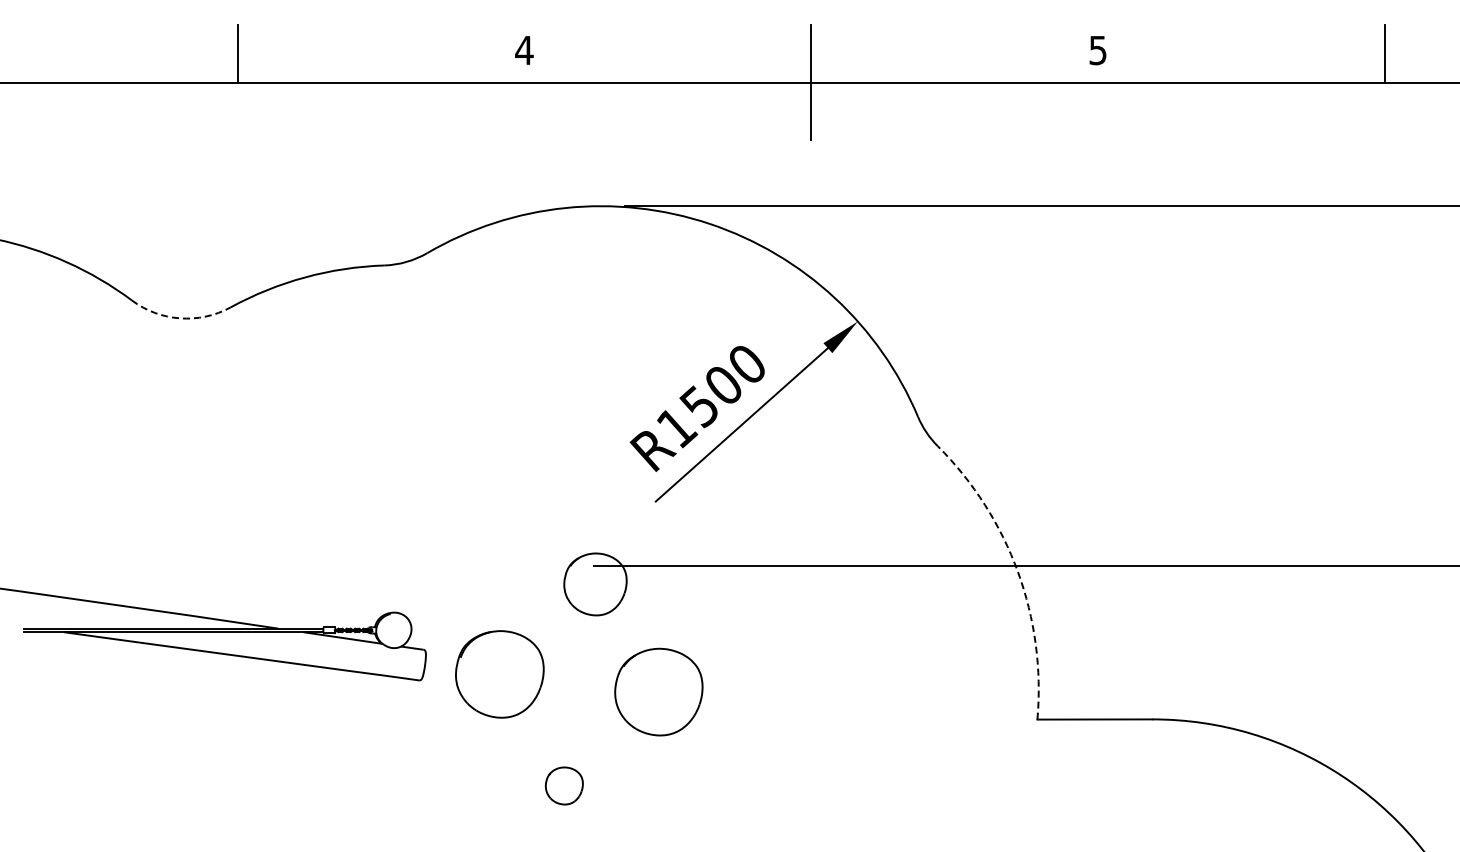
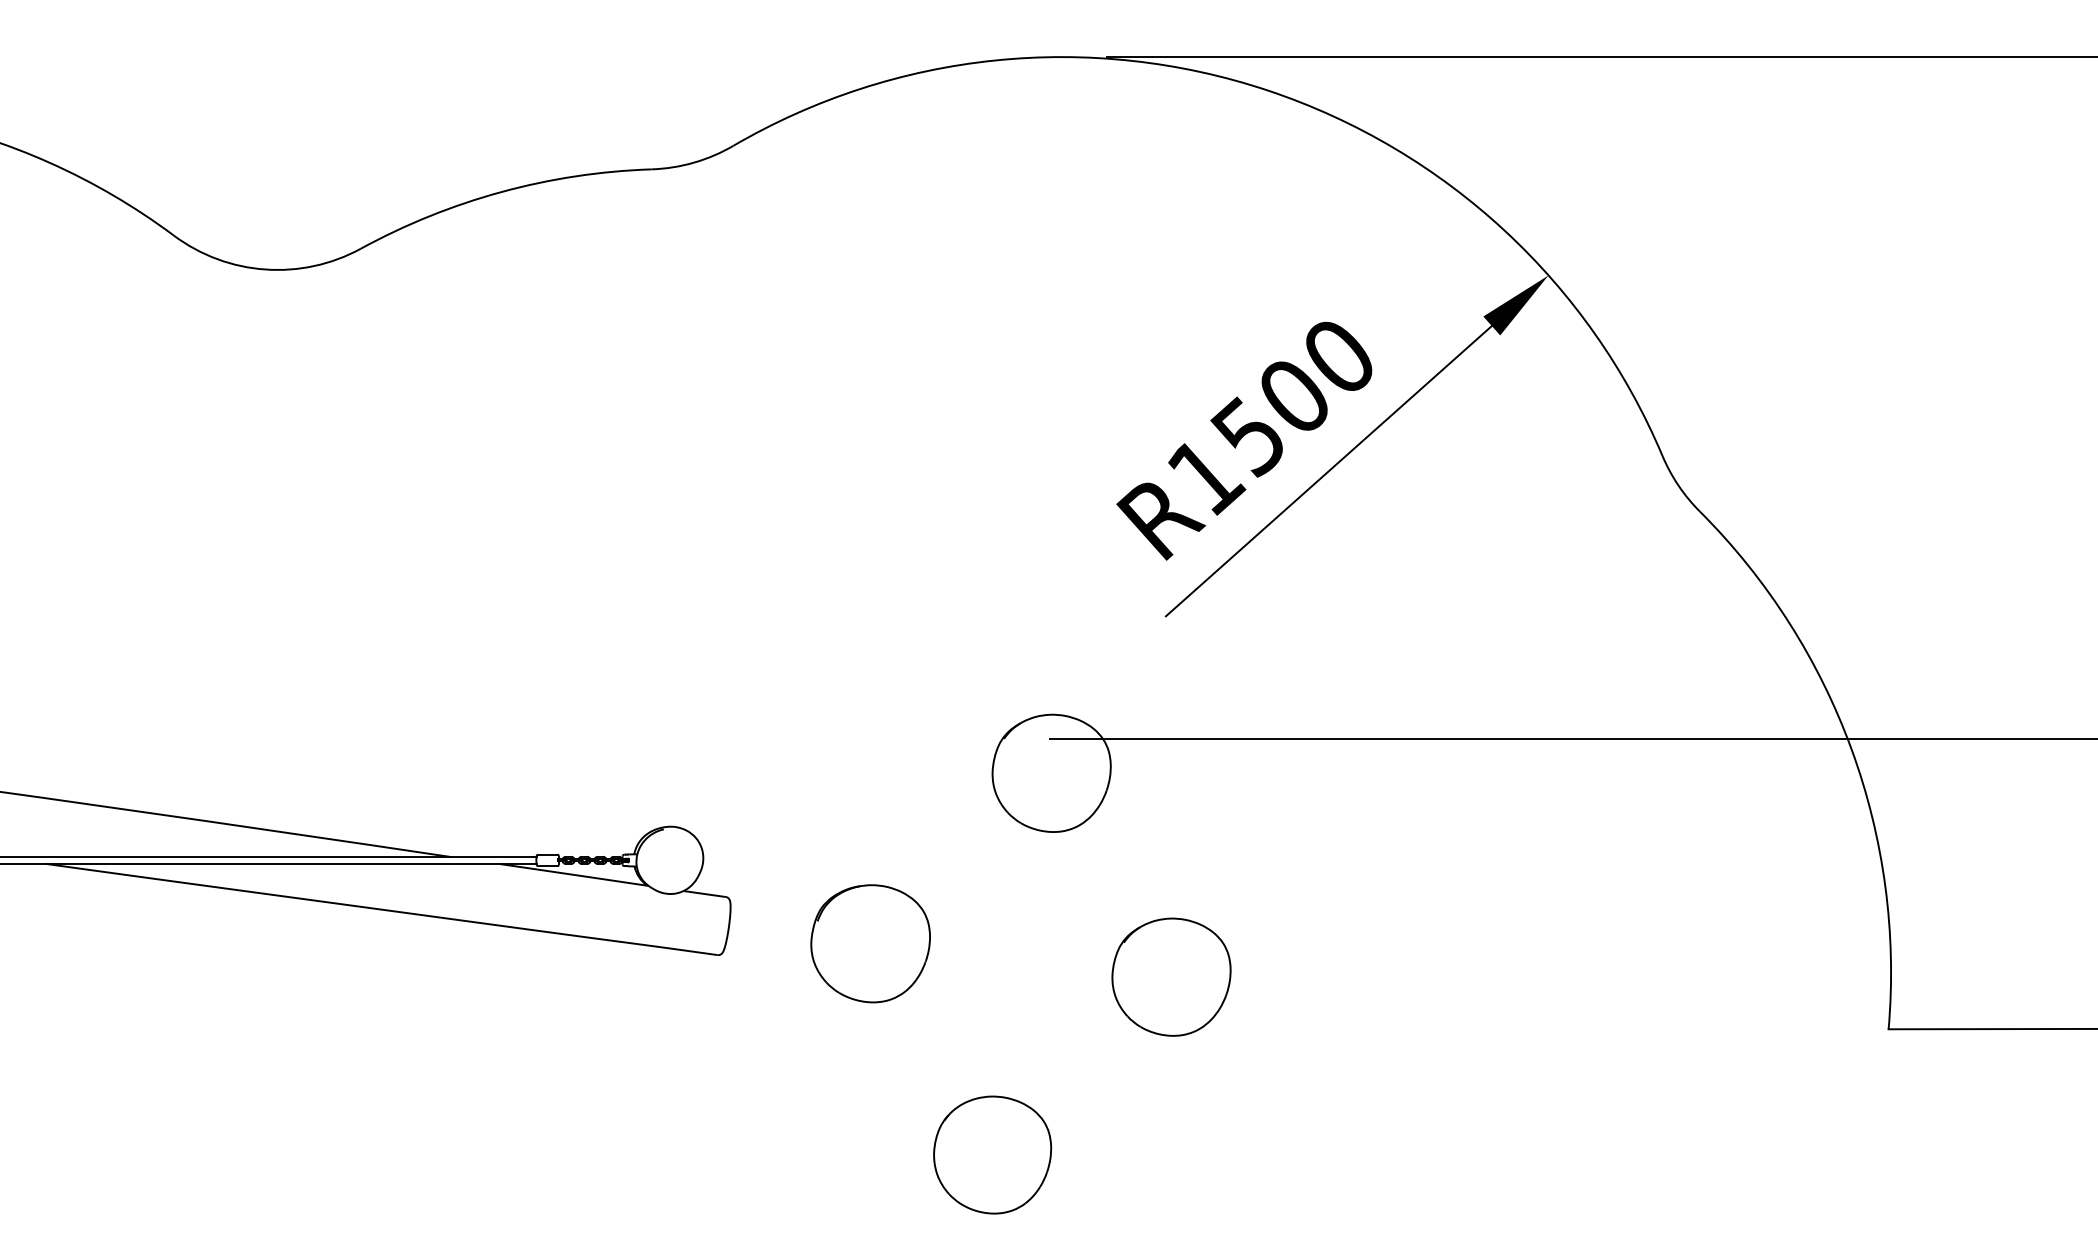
arc: (180, 318) -> (265, 269), dashed -> solid
arc: (1017, 571) -> (1850, 748), dashed -> solid
part: (499, 674) -> (869, 943), size x0.71
part: (658, 691) -> (1171, 976), size x0.71
part: (564, 785) -> (993, 1154), size x1.67

